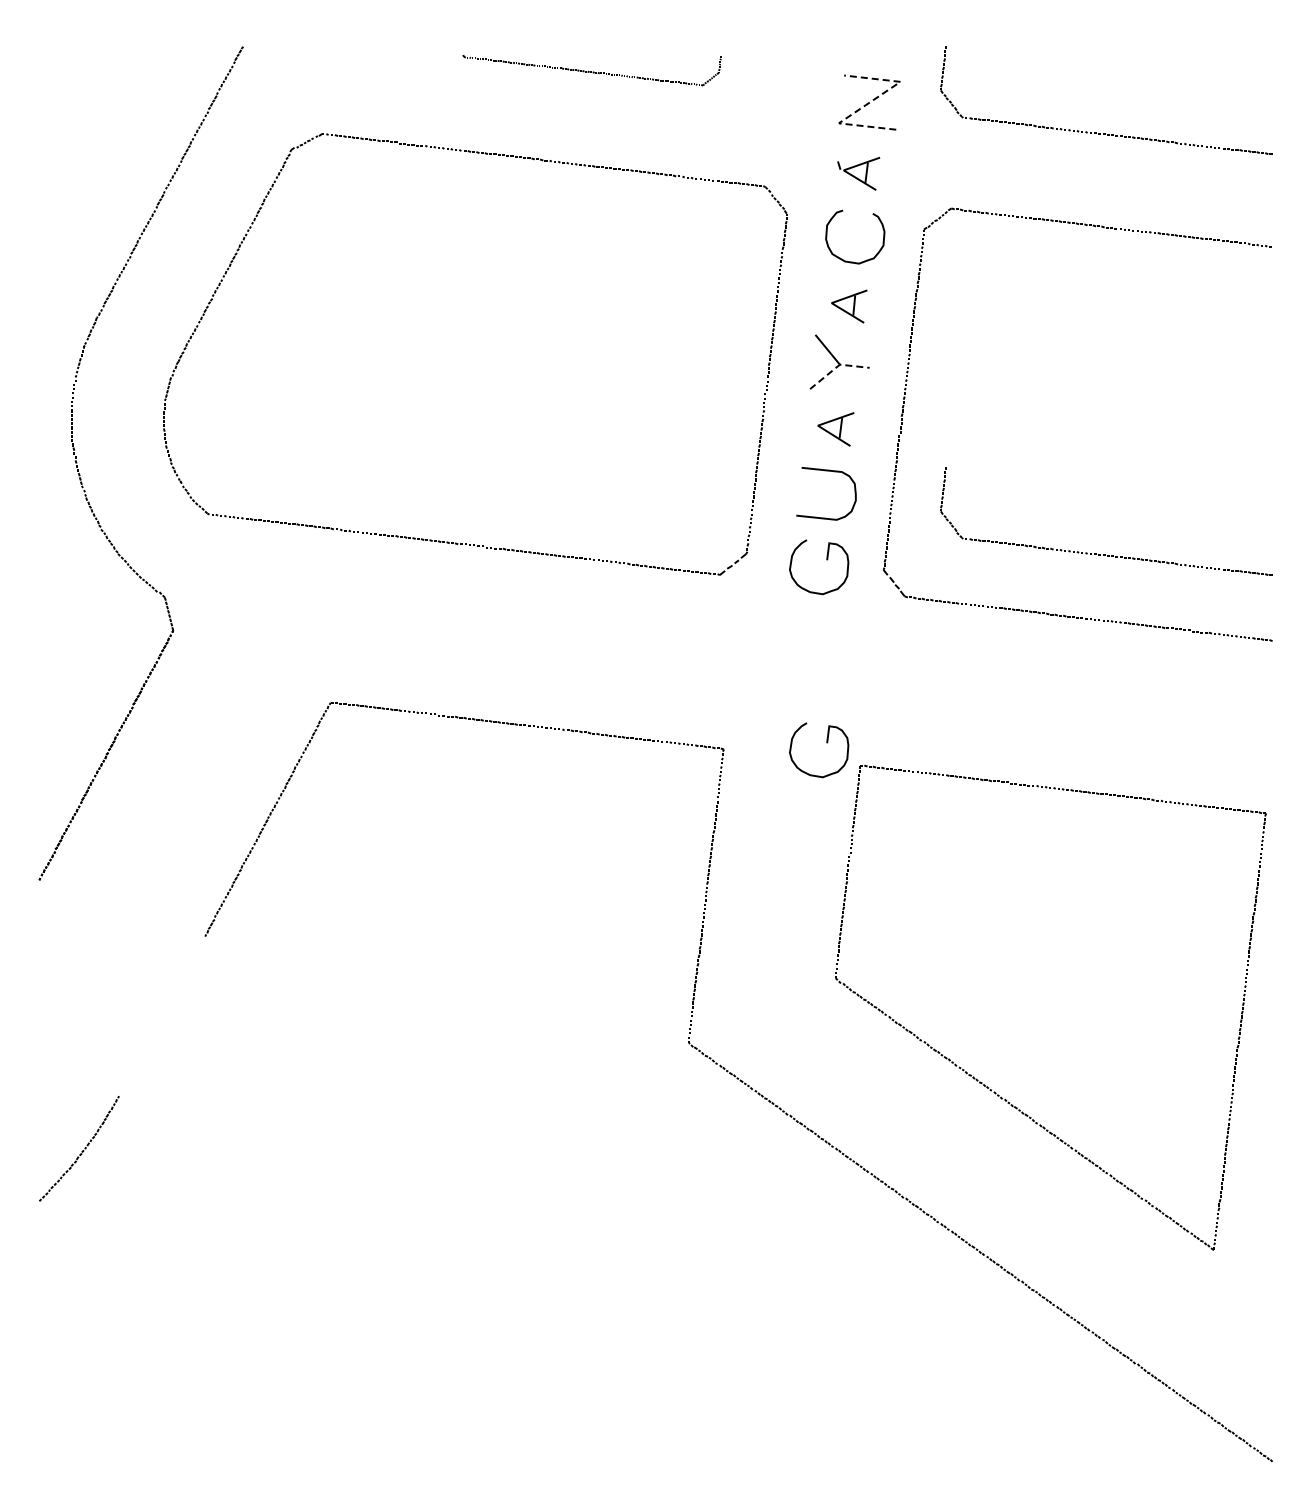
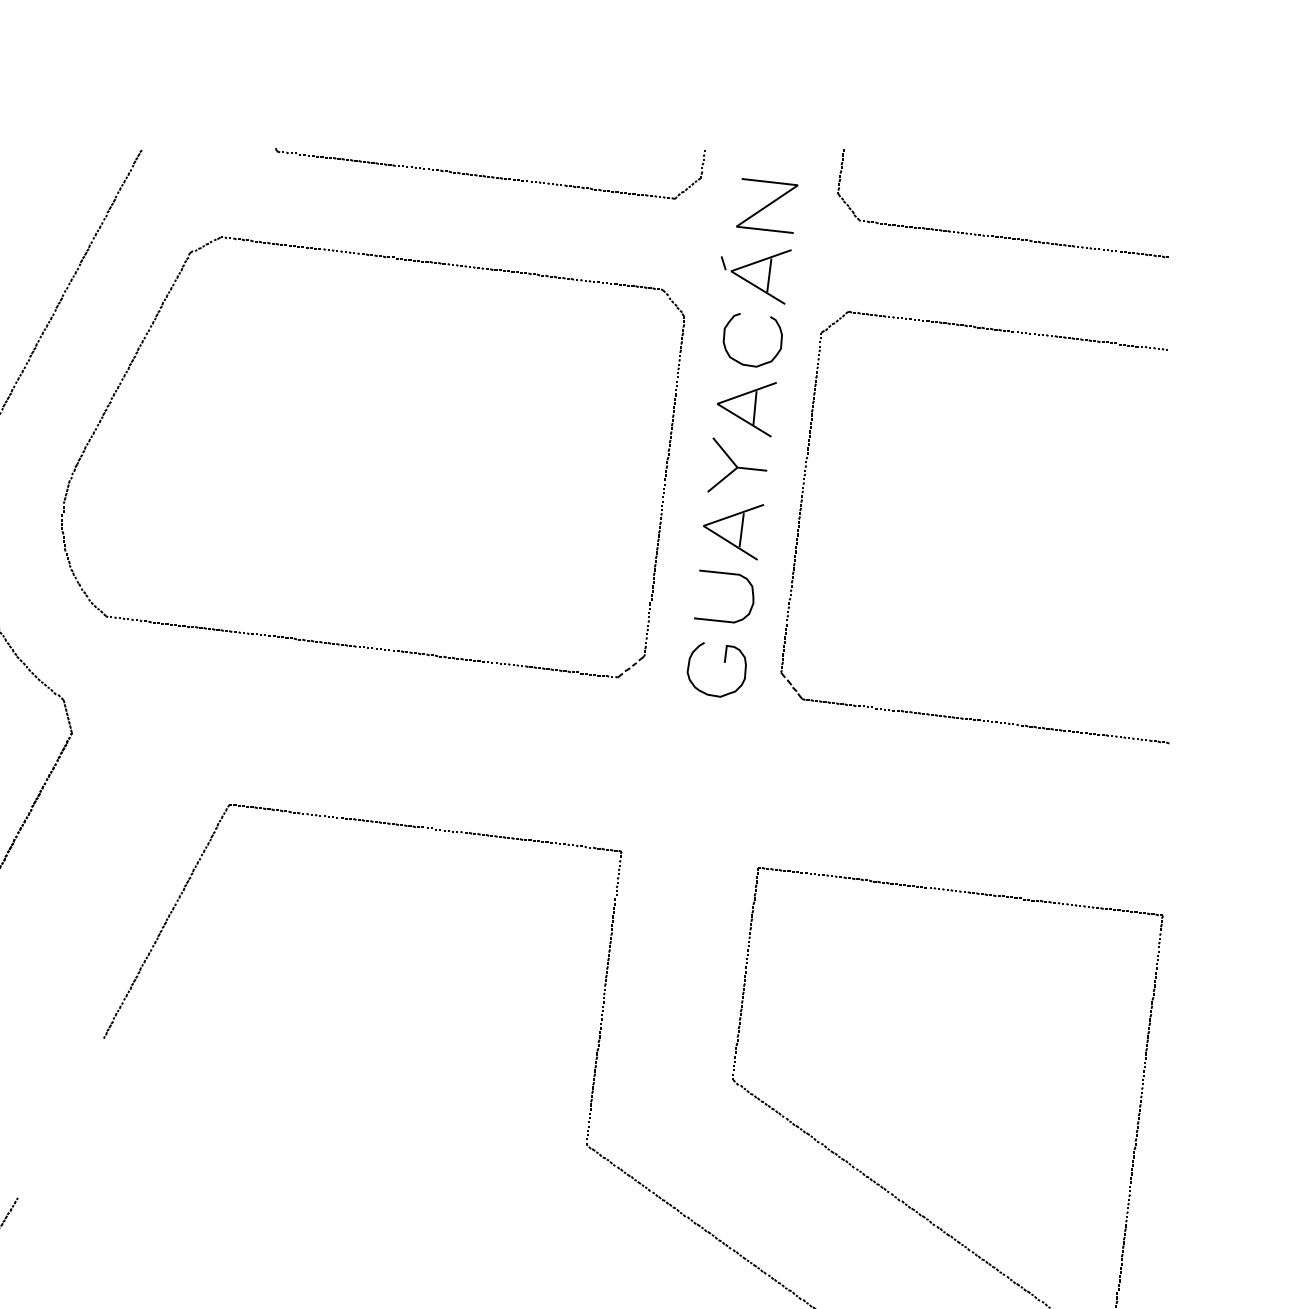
part: (591, 70) -> (489, 173), size x1.67
line: (869, 102) -> (767, 205), dashed -> solid
part: (858, 173) -> (756, 276), size x1.67
part: (849, 306) -> (747, 409), size x1.67
line: (836, 367) -> (734, 470), dashed -> solid
part: (835, 429) -> (733, 532), size x1.67
part: (1105, 554) -> (1002, 657), removed
curve: (826, 743) -> (724, 845), removed

